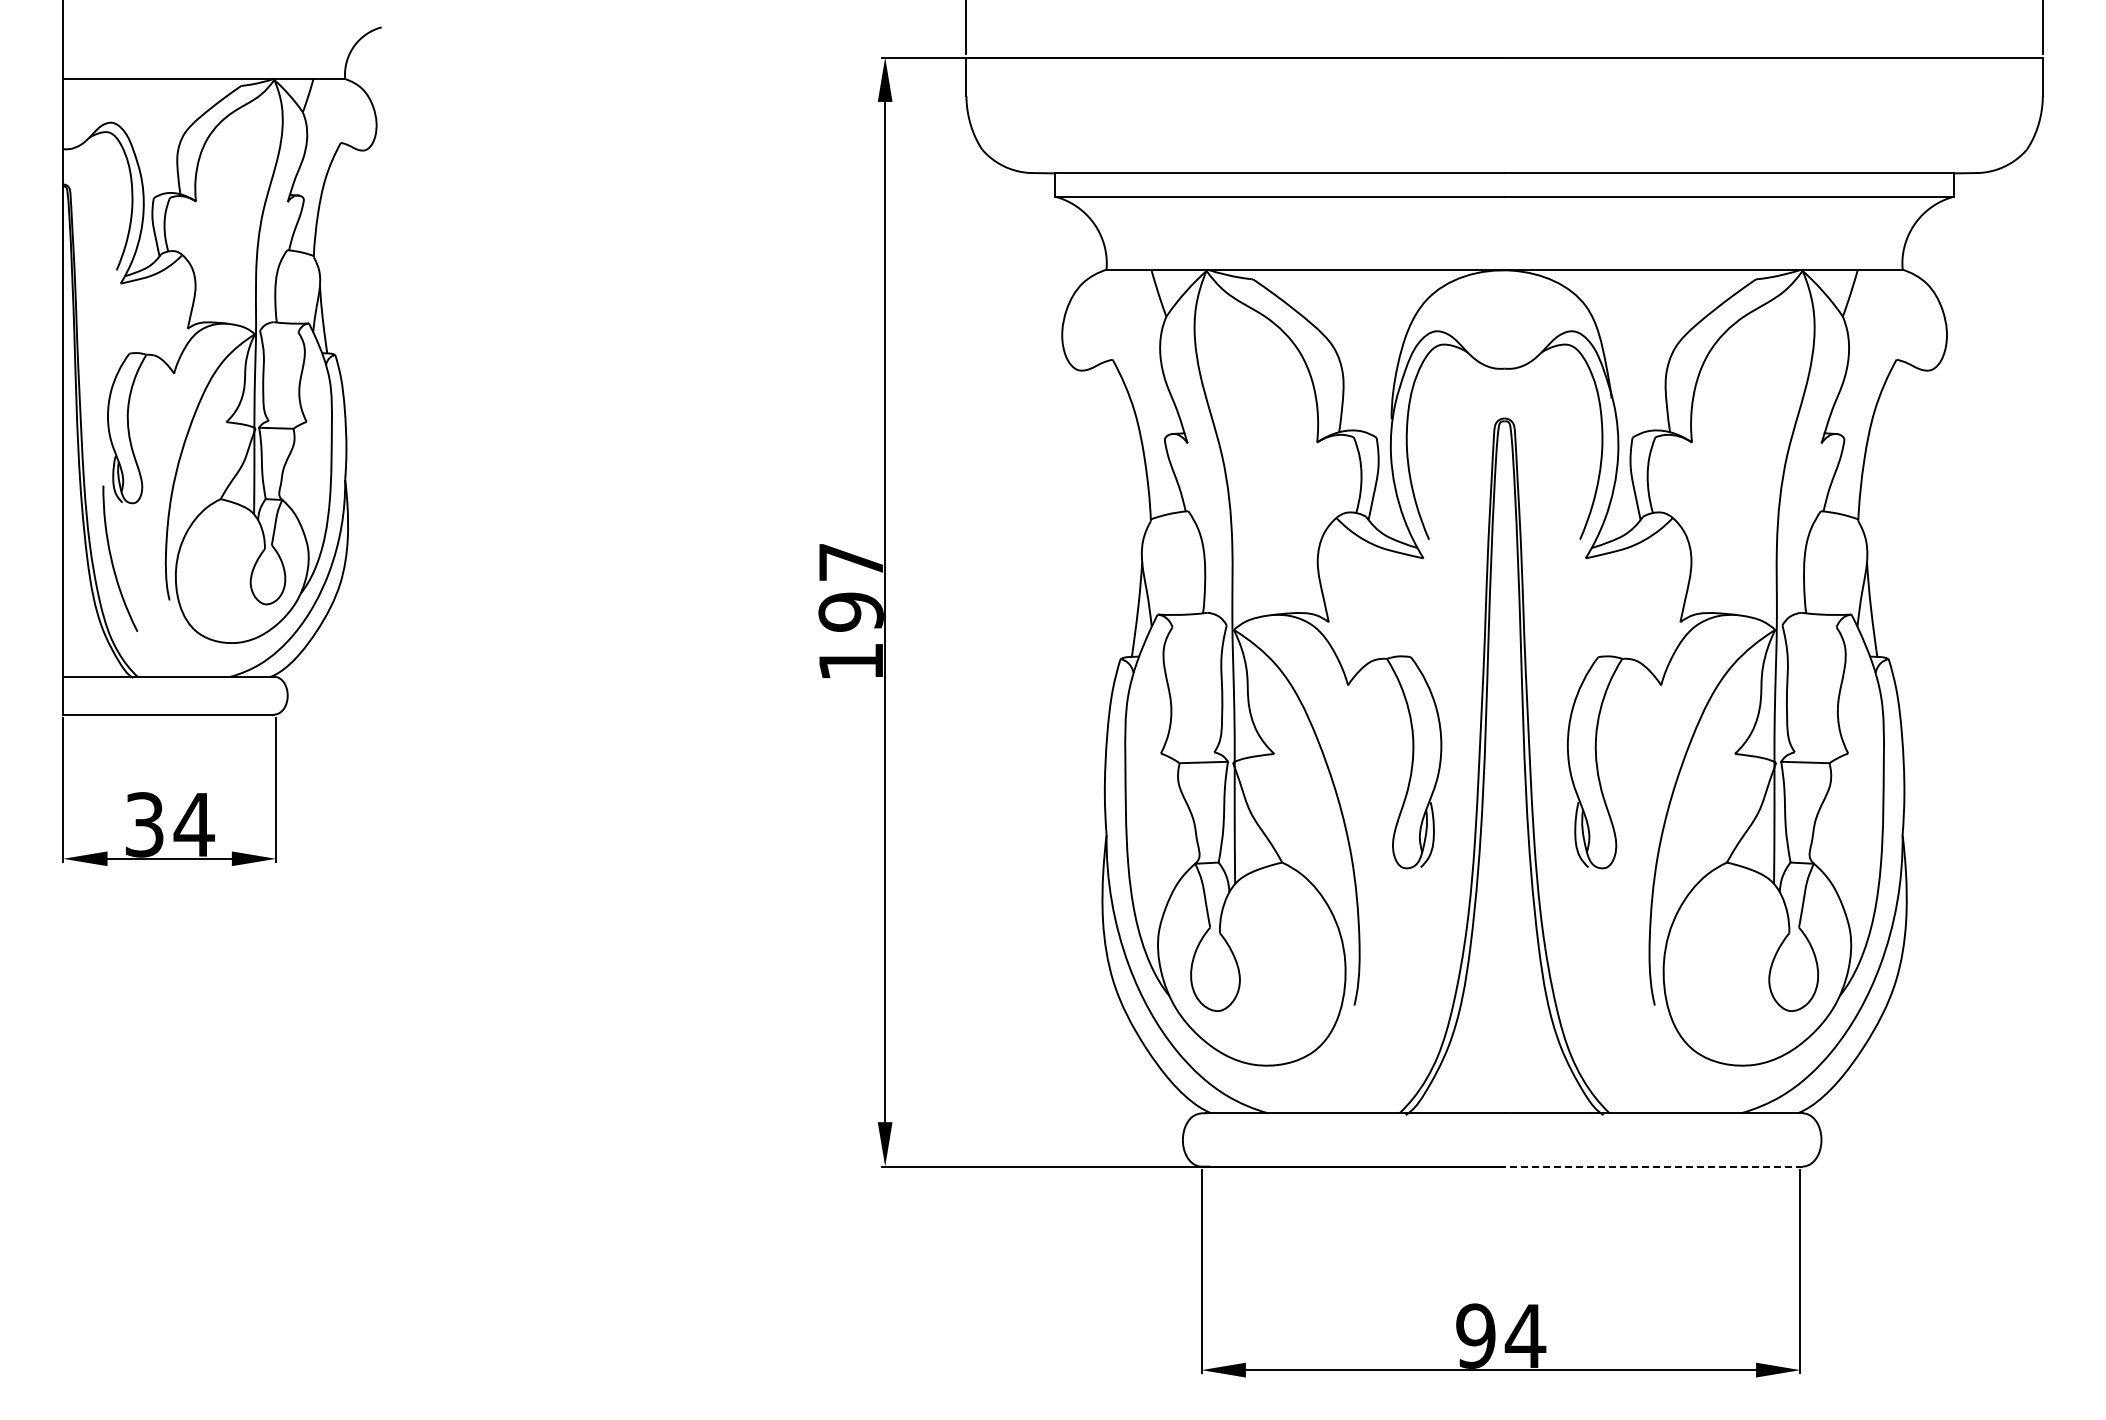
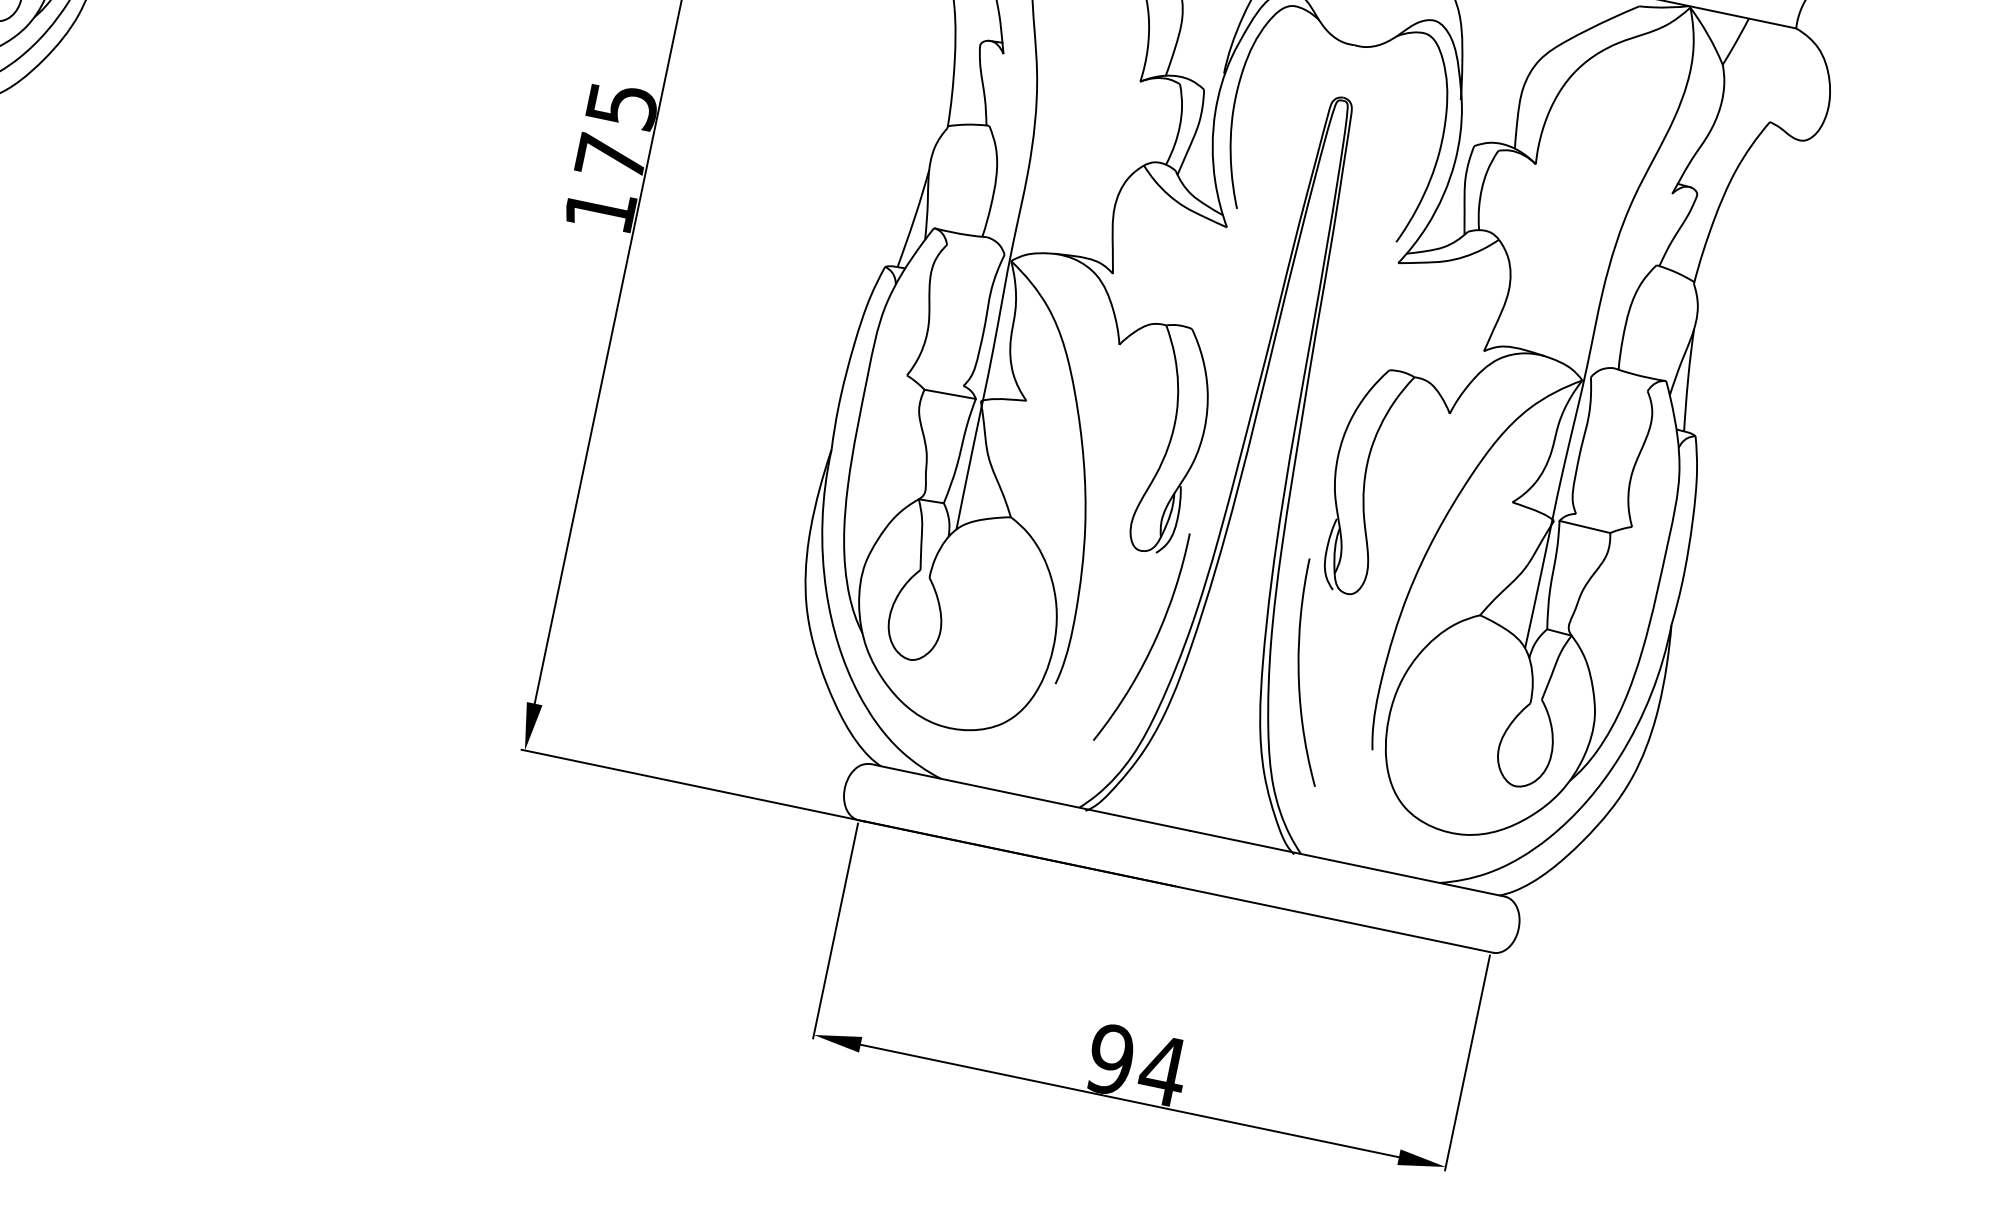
text: (850, 587) -> (615, 131), 197 -> 175
curve: (1574, 949) -> (1300, 673), added
curve: (1434, 950) -> (1152, 643), added
line: (1653, 1166) -> (1335, 919), dashed -> solid

